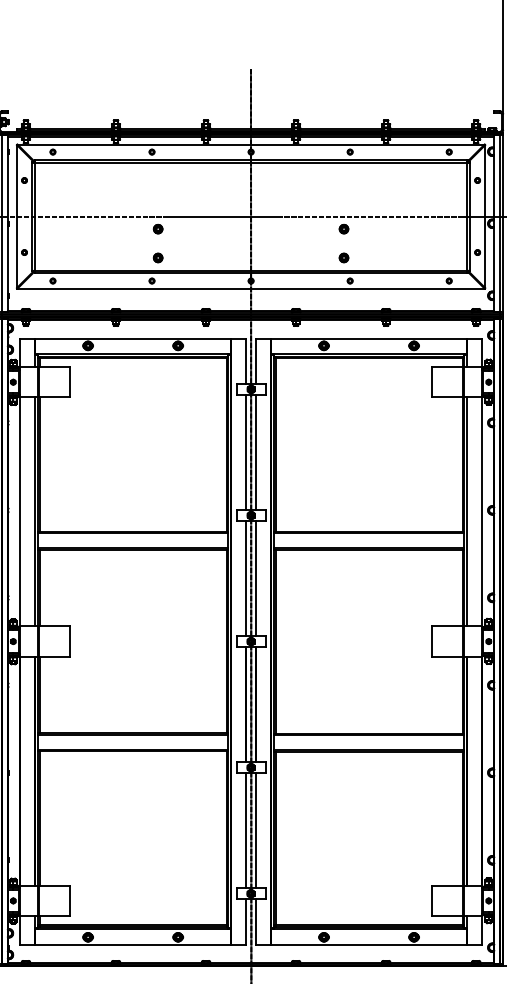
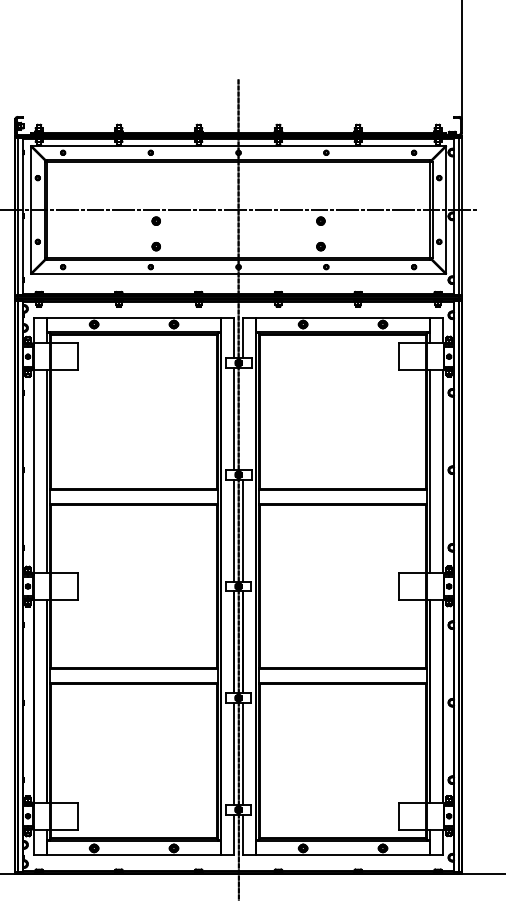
line: (256, 451) -> (243, 418), removed

